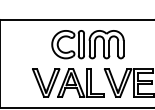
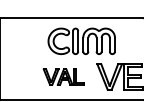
part: (68, 82) -> (63, 76), size x0.6

